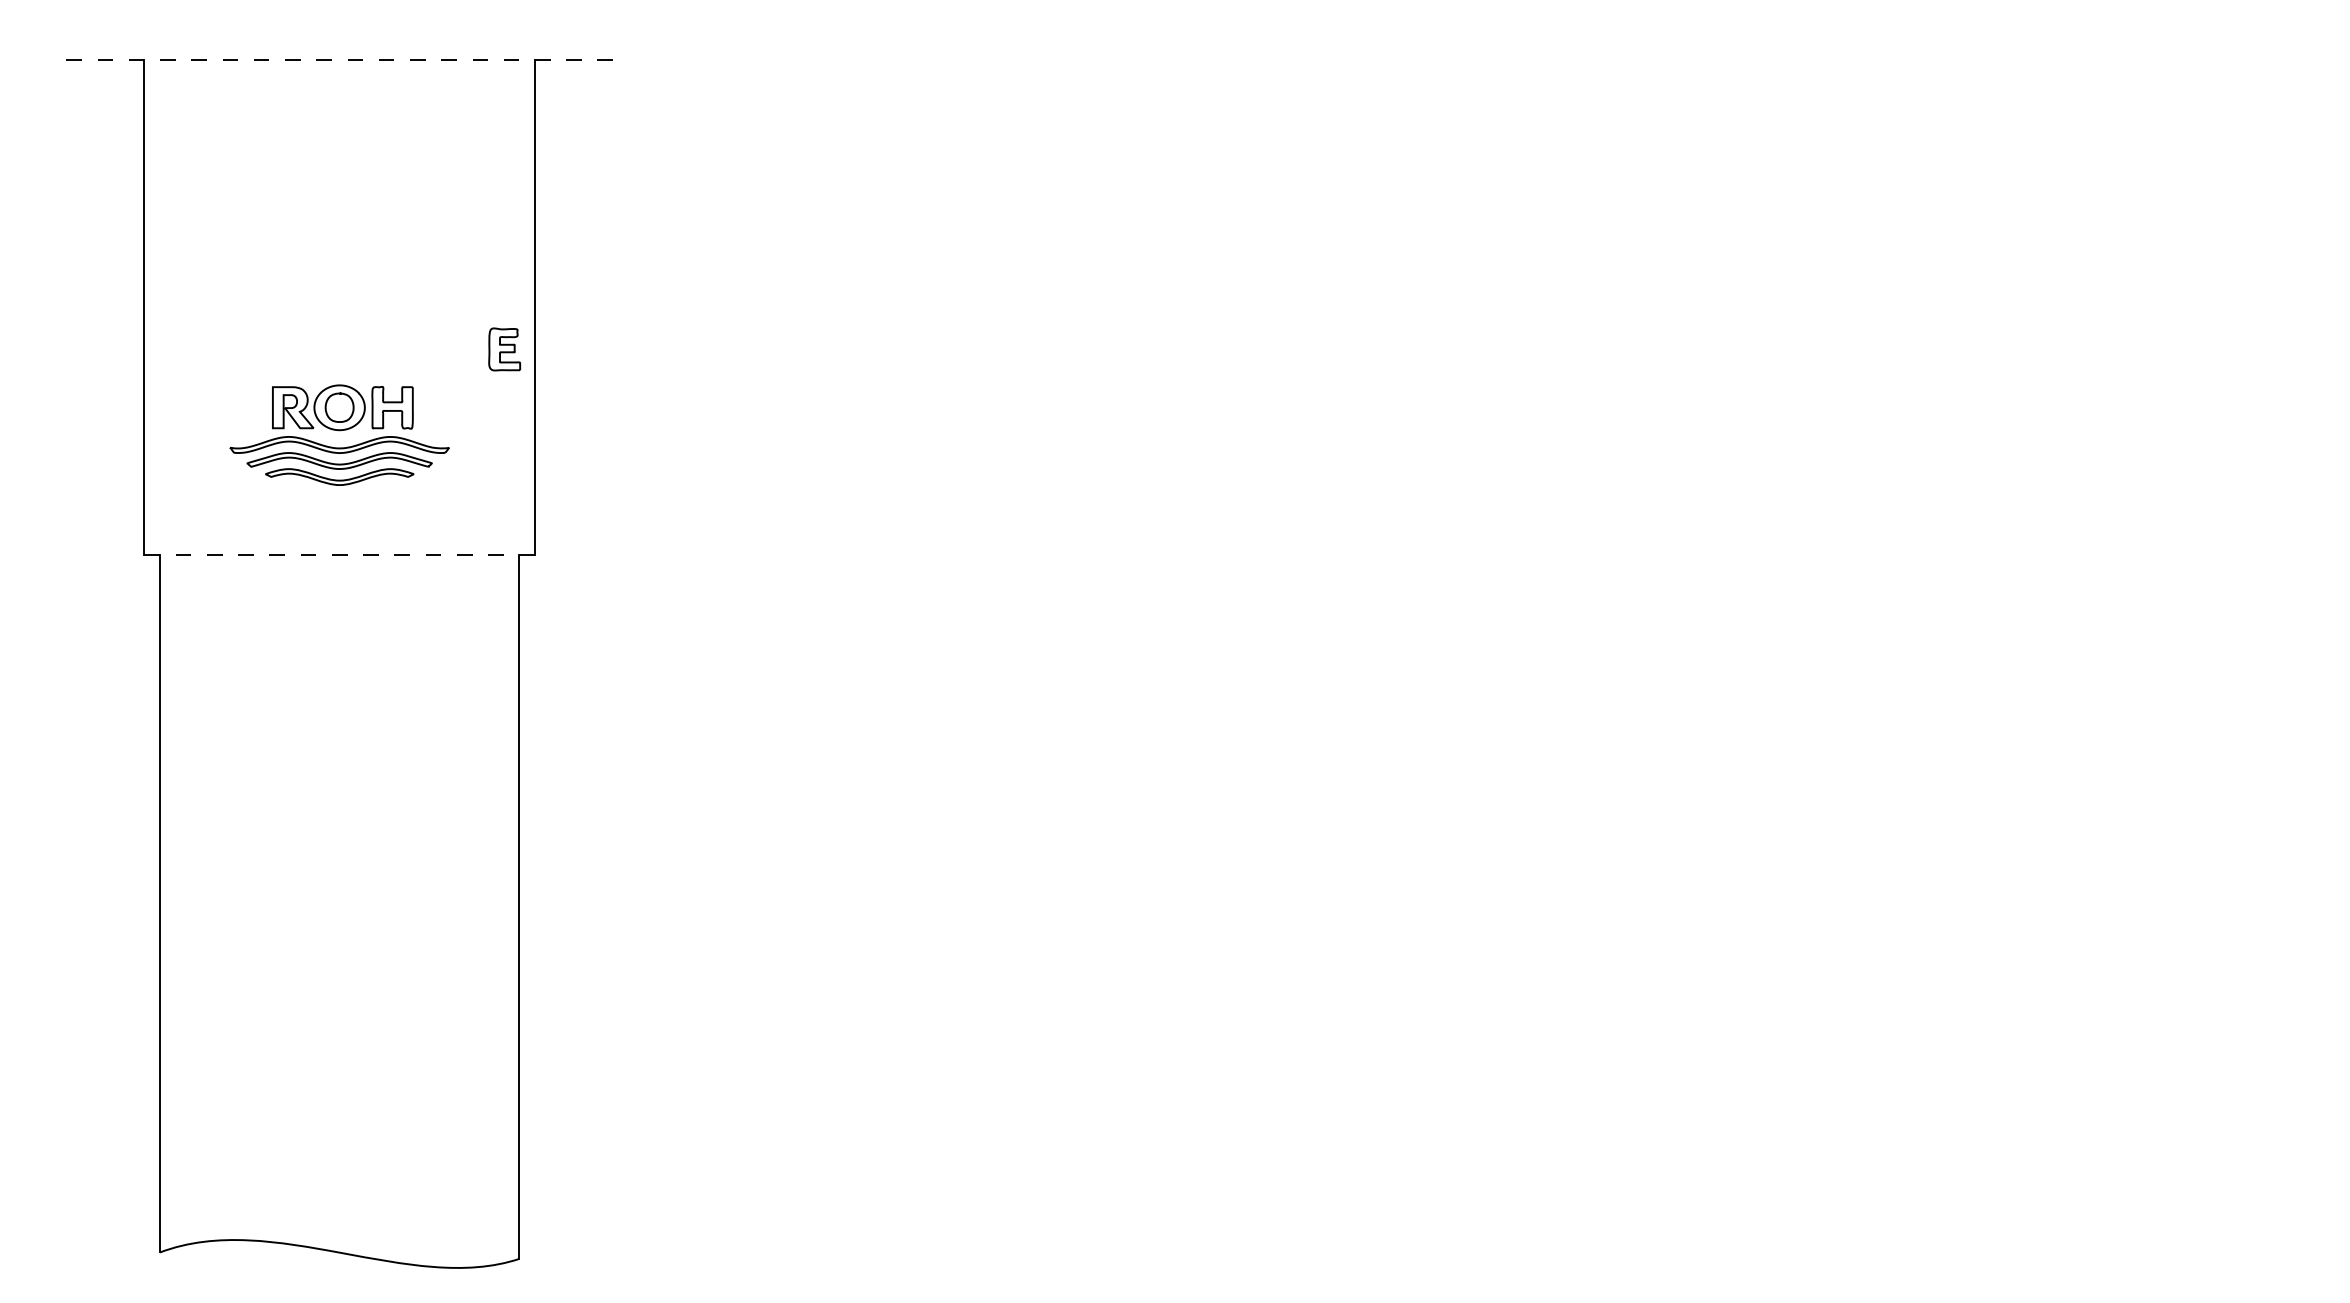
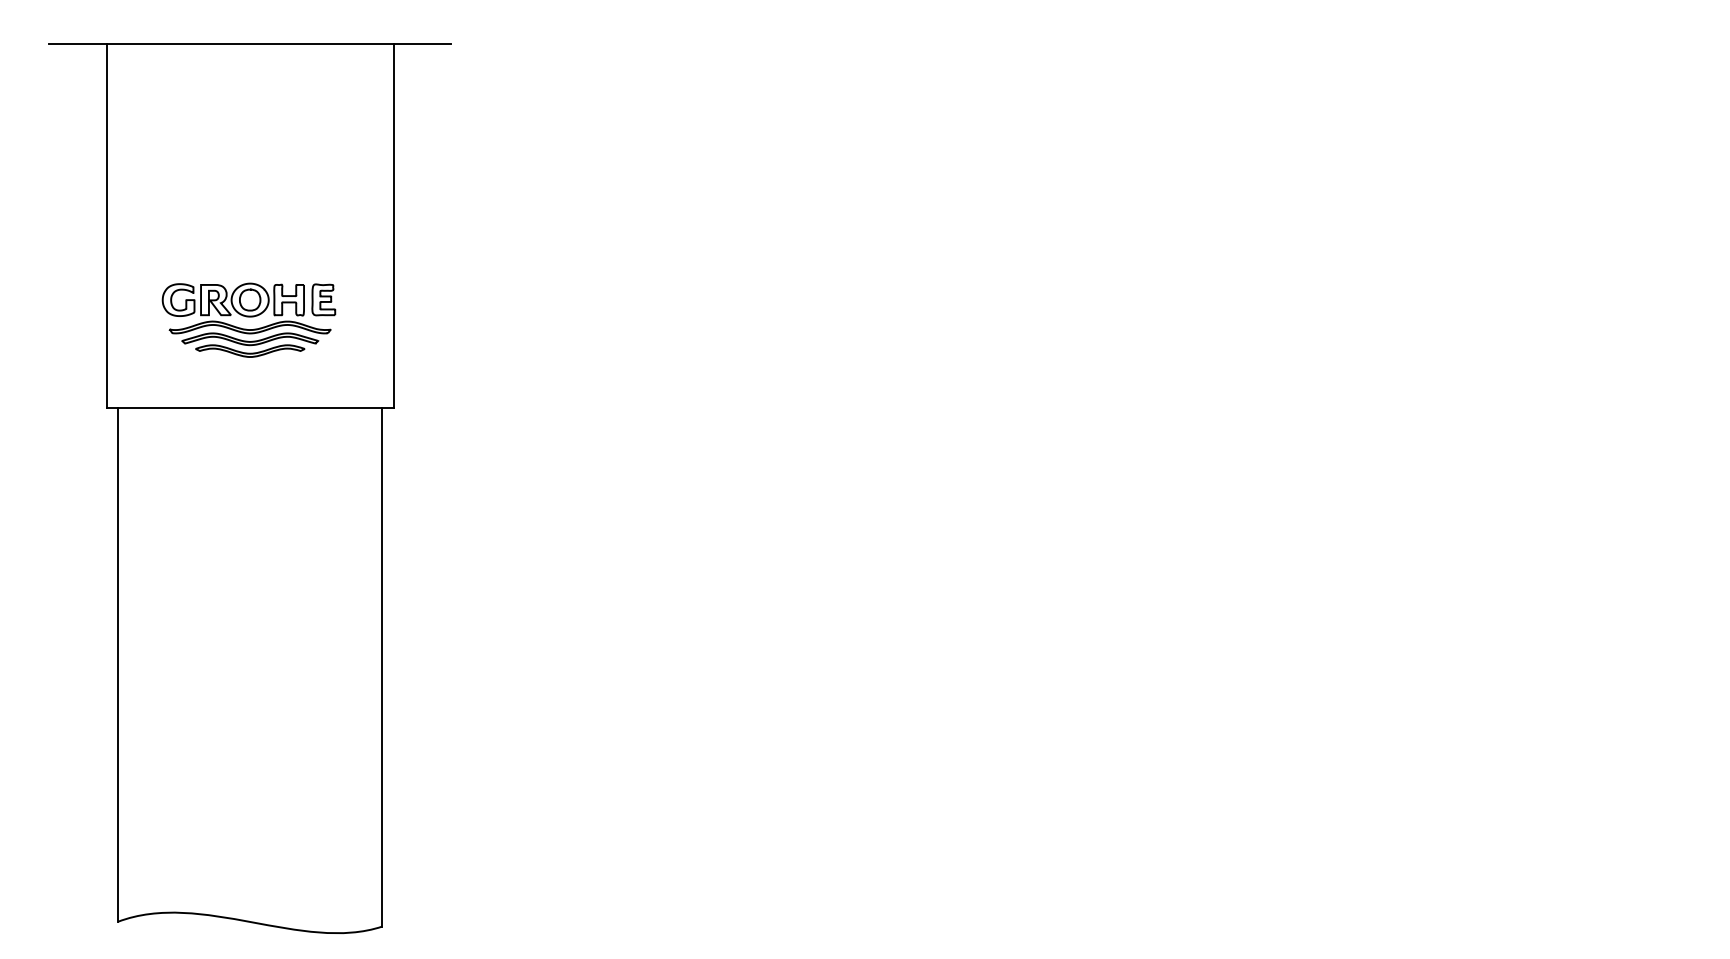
line: (339, 59) -> (250, 43), dashed -> solid
part: (504, 349) -> (323, 299), moved
part: (233, 407) -> (172, 299), added
line: (339, 554) -> (250, 408), dashed -> solid

